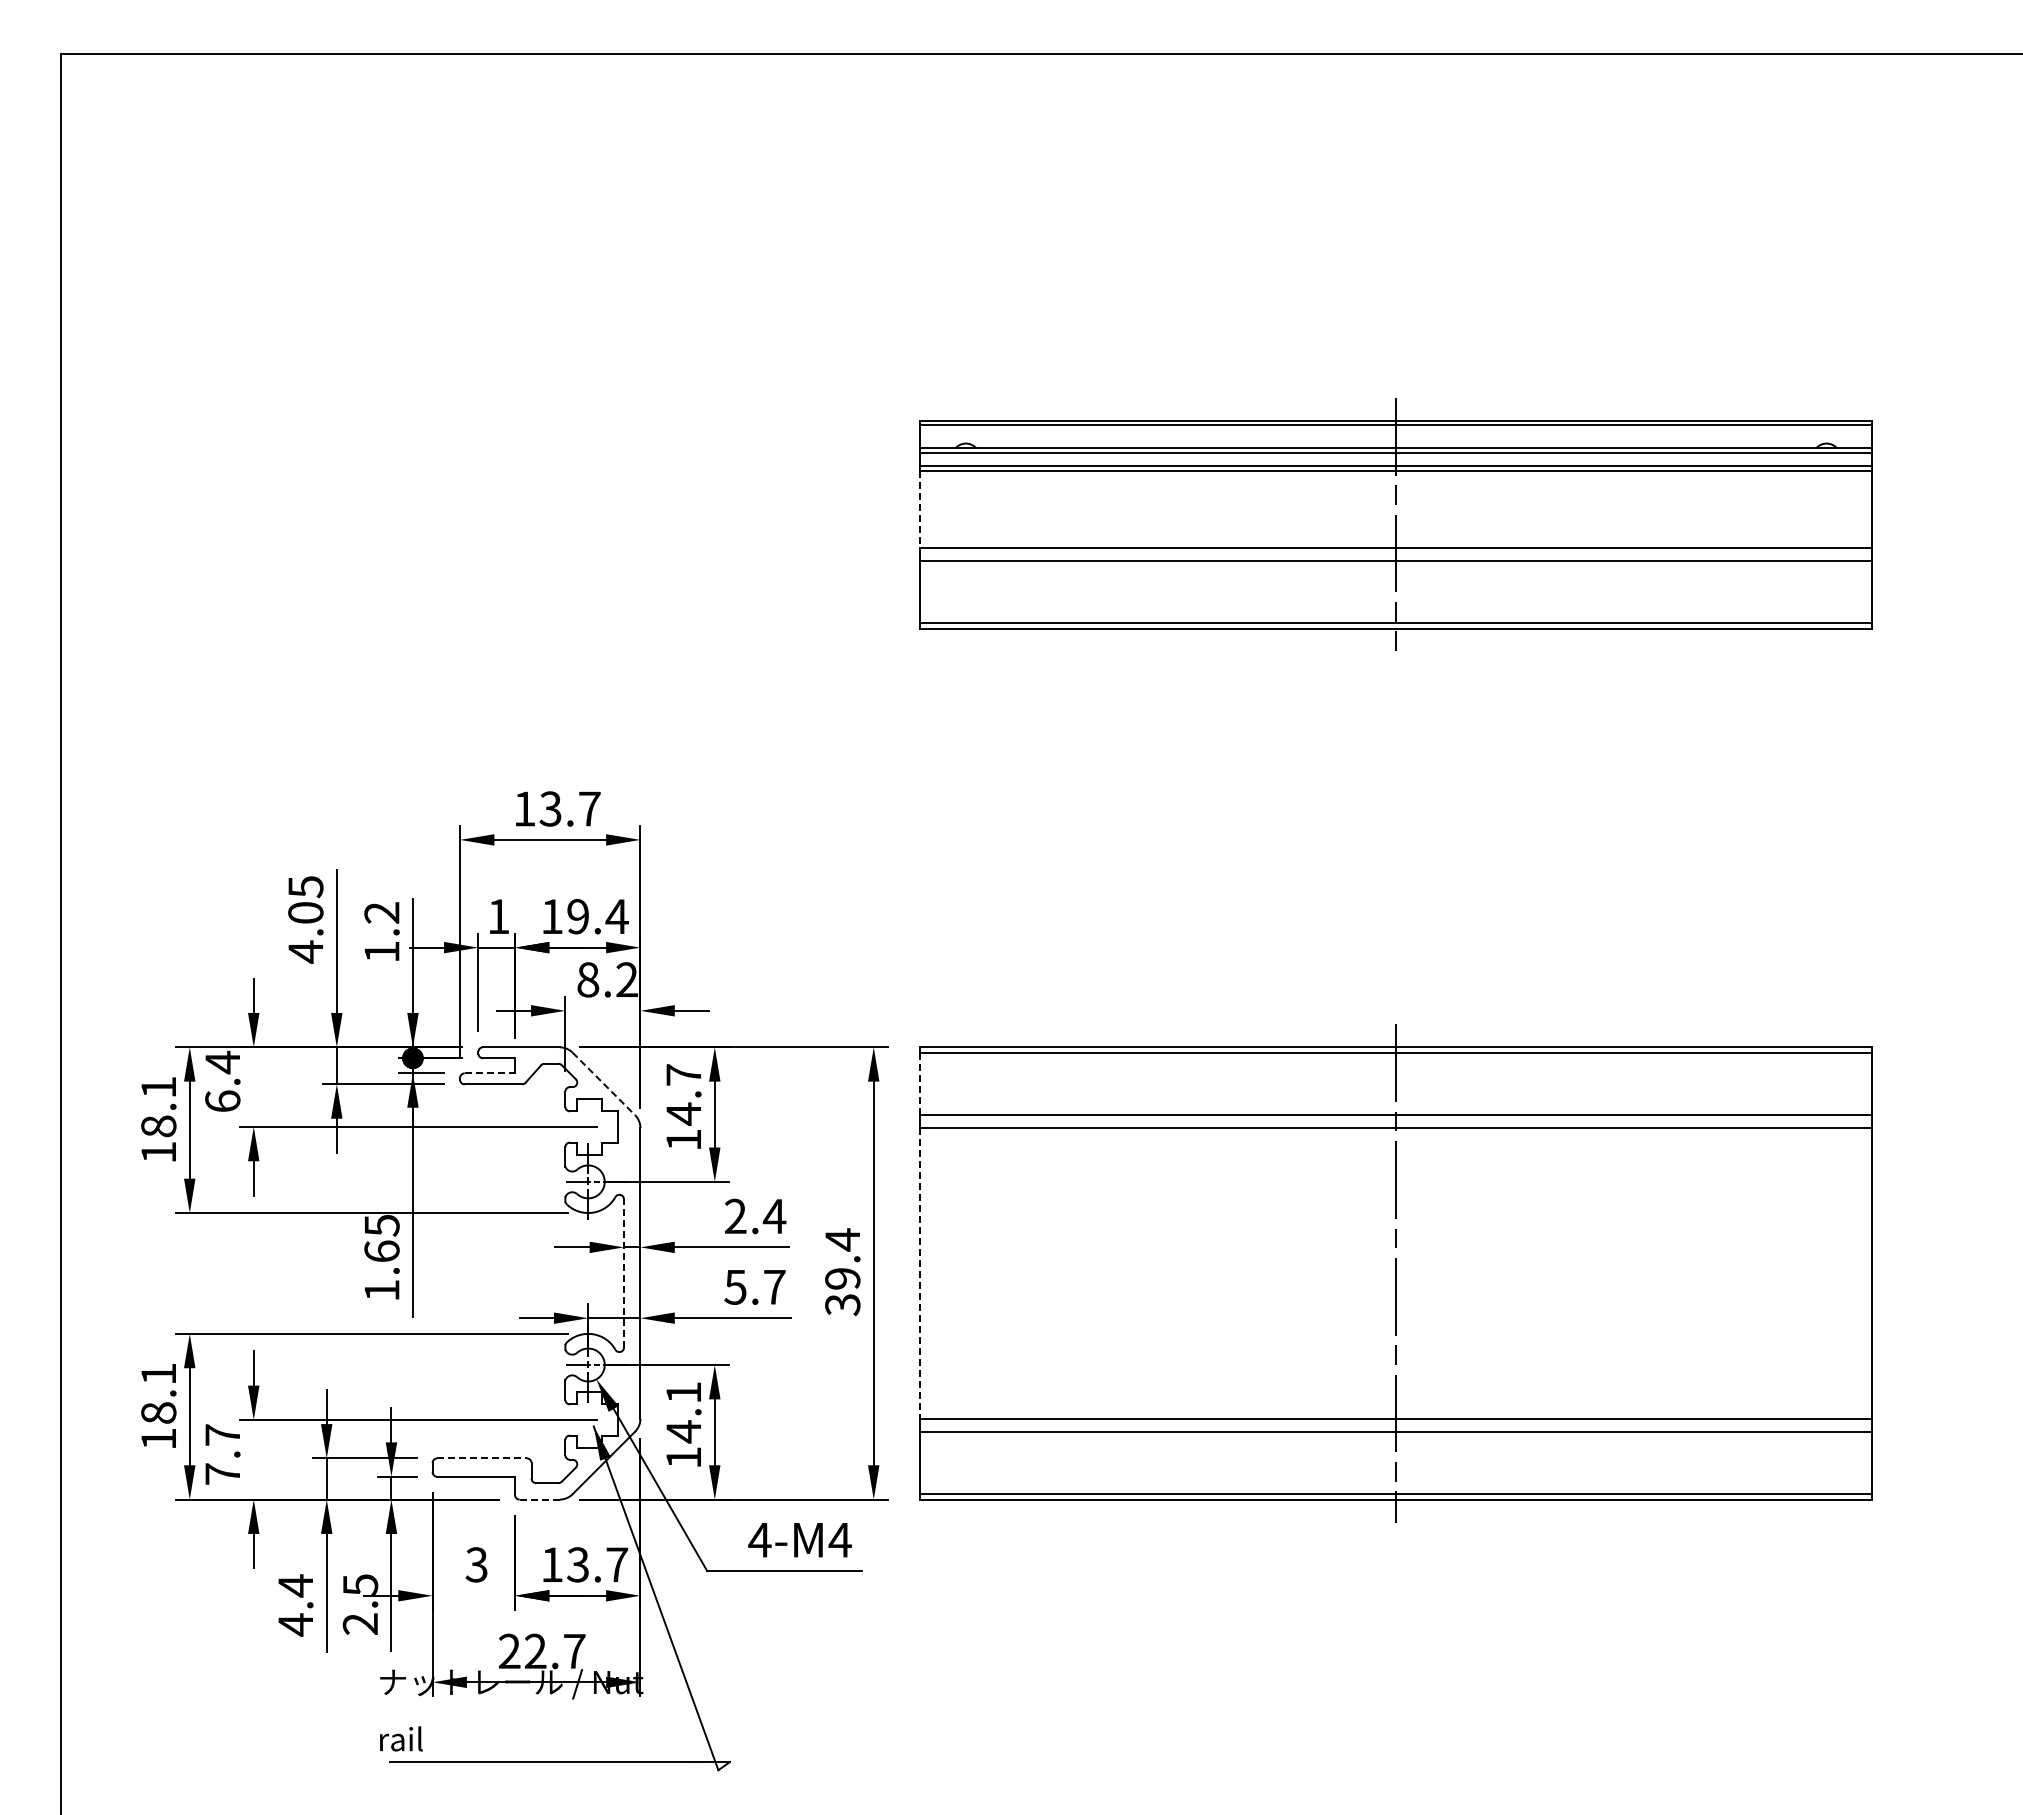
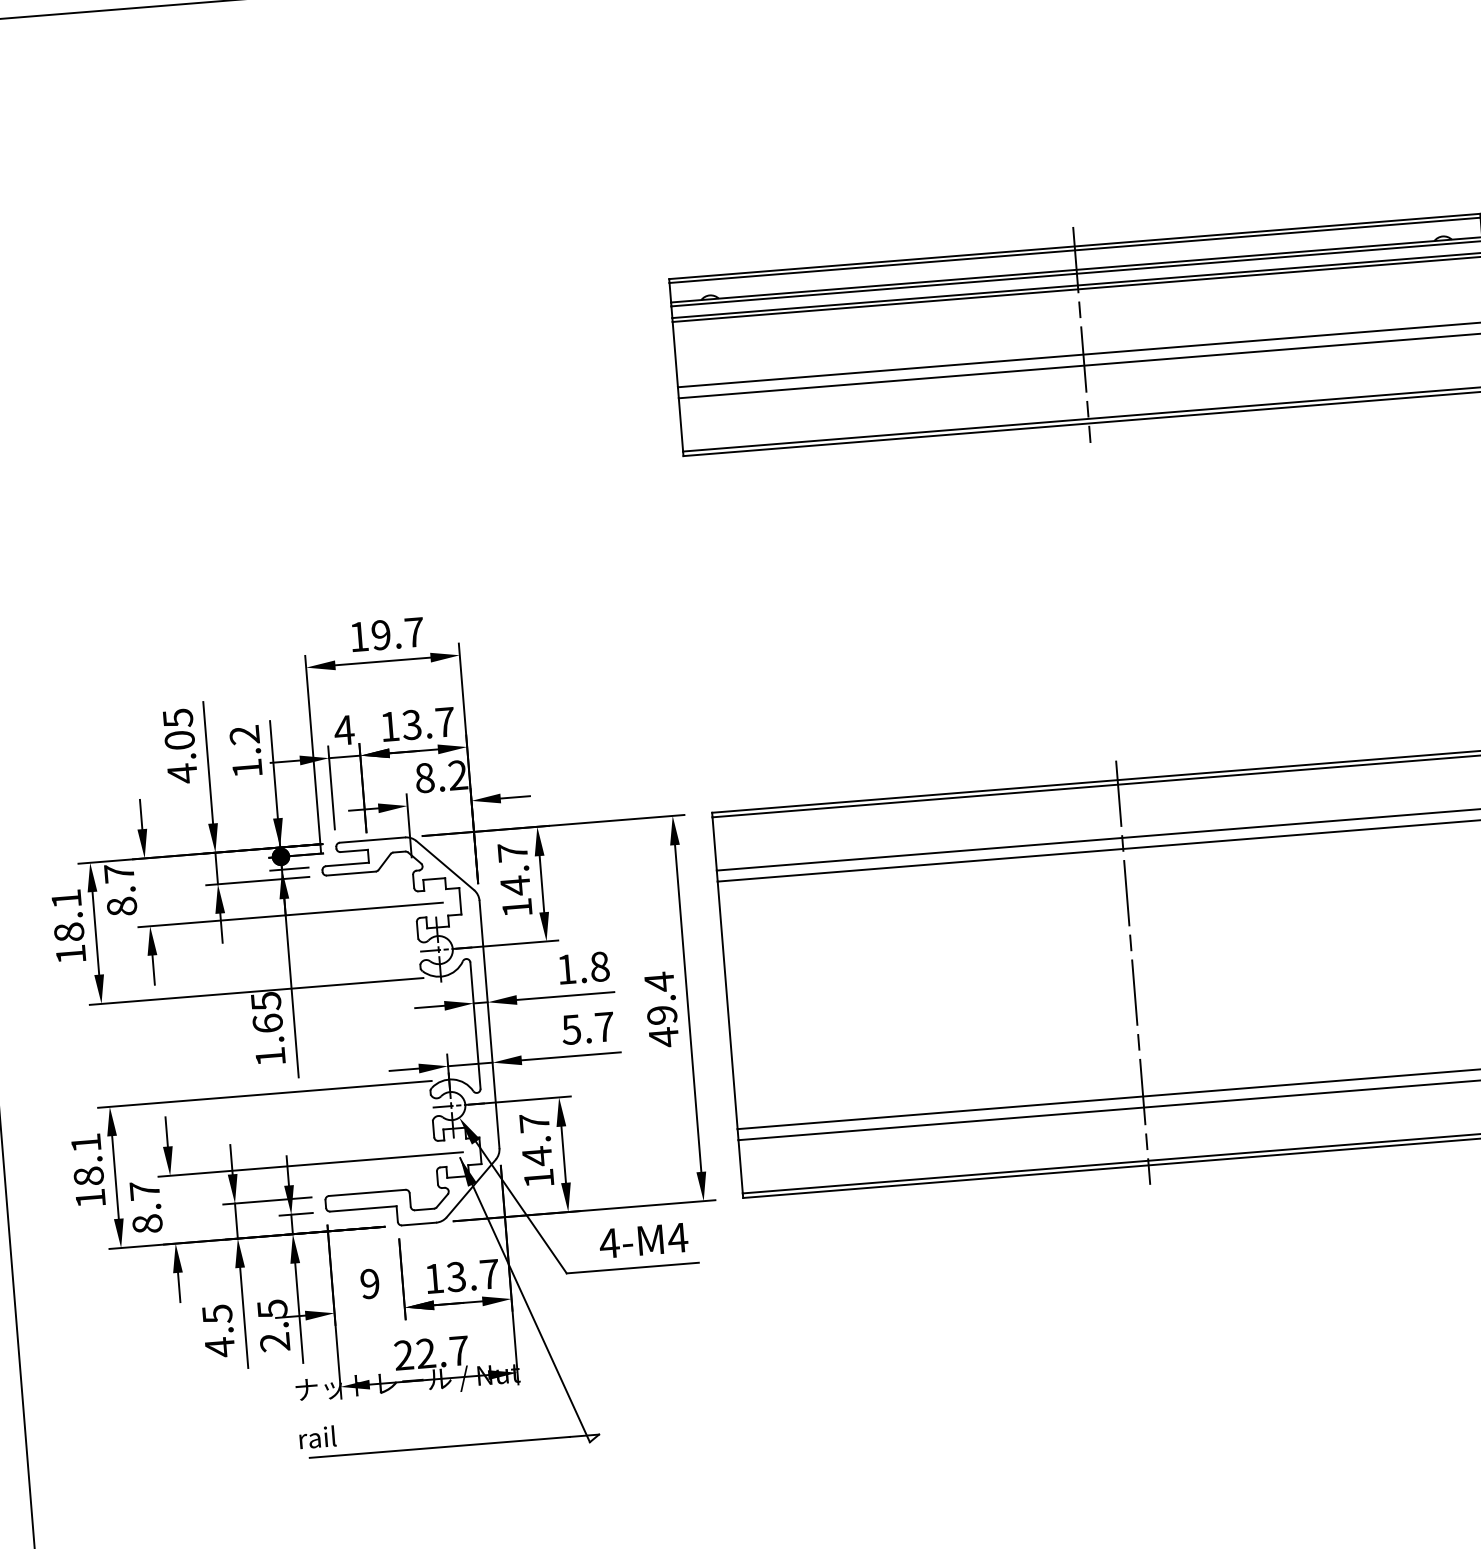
line: (920, 509) -> (675, 354), dashed -> solid
text: (550, 808) -> (381, 634), 13.7 -> 19.7
text: (498, 916) -> (344, 730), 1 -> 4
text: (597, 916) -> (428, 723), 19.4 -> 13.7
line: (490, 1073) -> (348, 864), dashed -> solid
text: (222, 1081) -> (120, 889), 6.4 -> 8.7
line: (604, 1084) -> (445, 866), dashed -> solid
line: (920, 1084) -> (715, 844), dashed -> solid
text: (755, 1216) -> (583, 968), 2.4 -> 1.8
line: (623, 1272) -> (474, 1024), dashed -> solid
line: (920, 1273) -> (727, 1005), dashed -> solid
text: (842, 1304) -> (663, 1037), 39.4 -> 49.4
text: (683, 1392) -> (534, 1122), 14.1 -> 14.7
line: (482, 1458) -> (367, 1192), dashed -> solid
text: (222, 1473) -> (147, 1223), 7.7 -> 8.7
line: (539, 1499) -> (419, 1223), dashed -> solid
text: (476, 1564) -> (369, 1283), 3 -> 9
text: (295, 1585) -> (217, 1313), 4.4 -> 4.5

